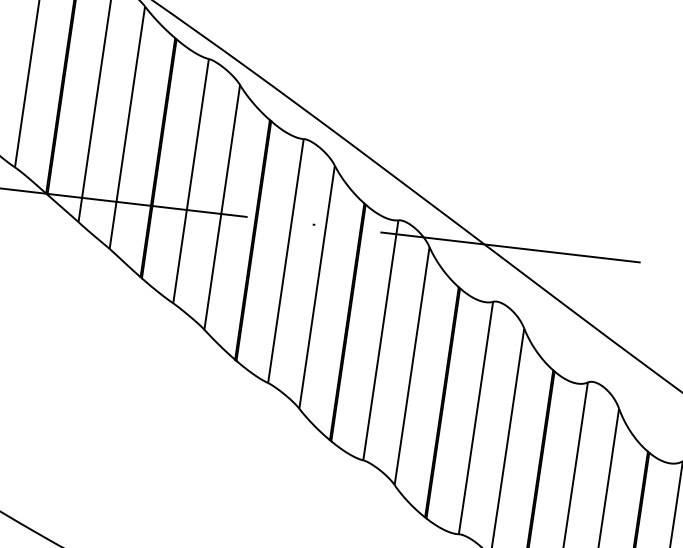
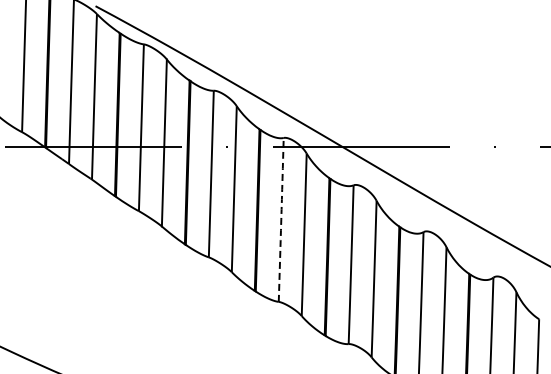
arc: (381, 339) -> (281, 219), solid -> dashed

